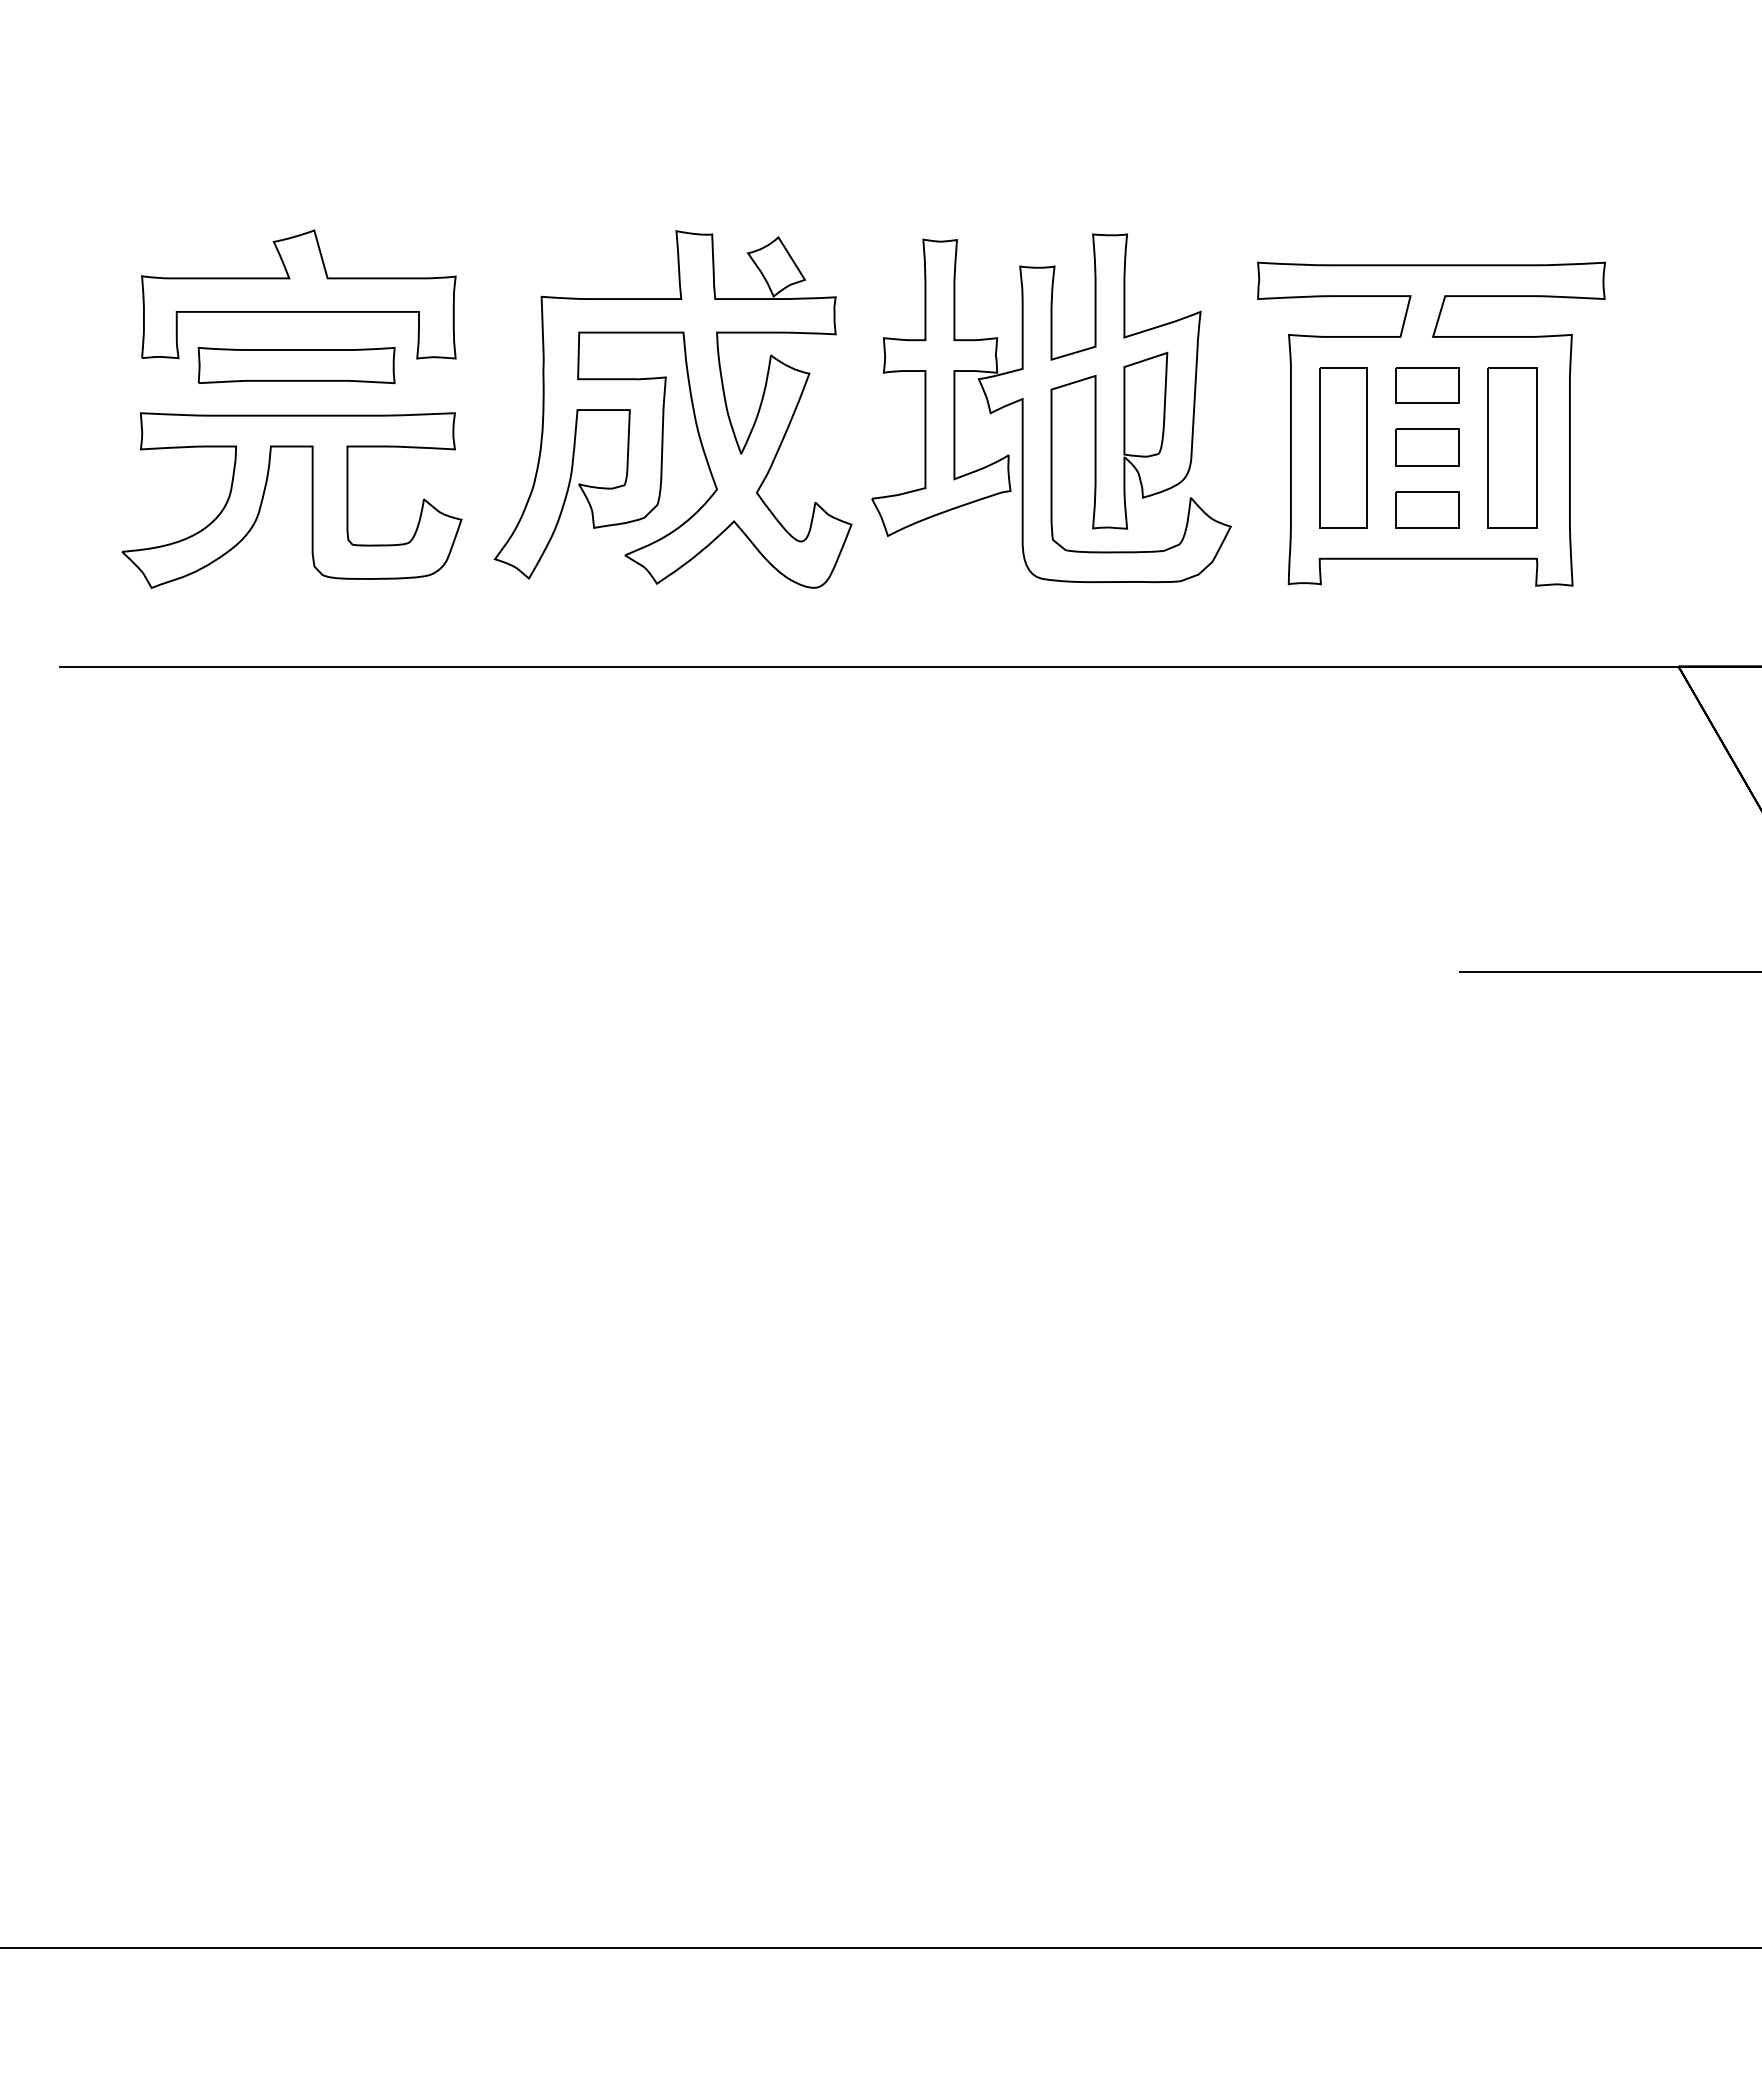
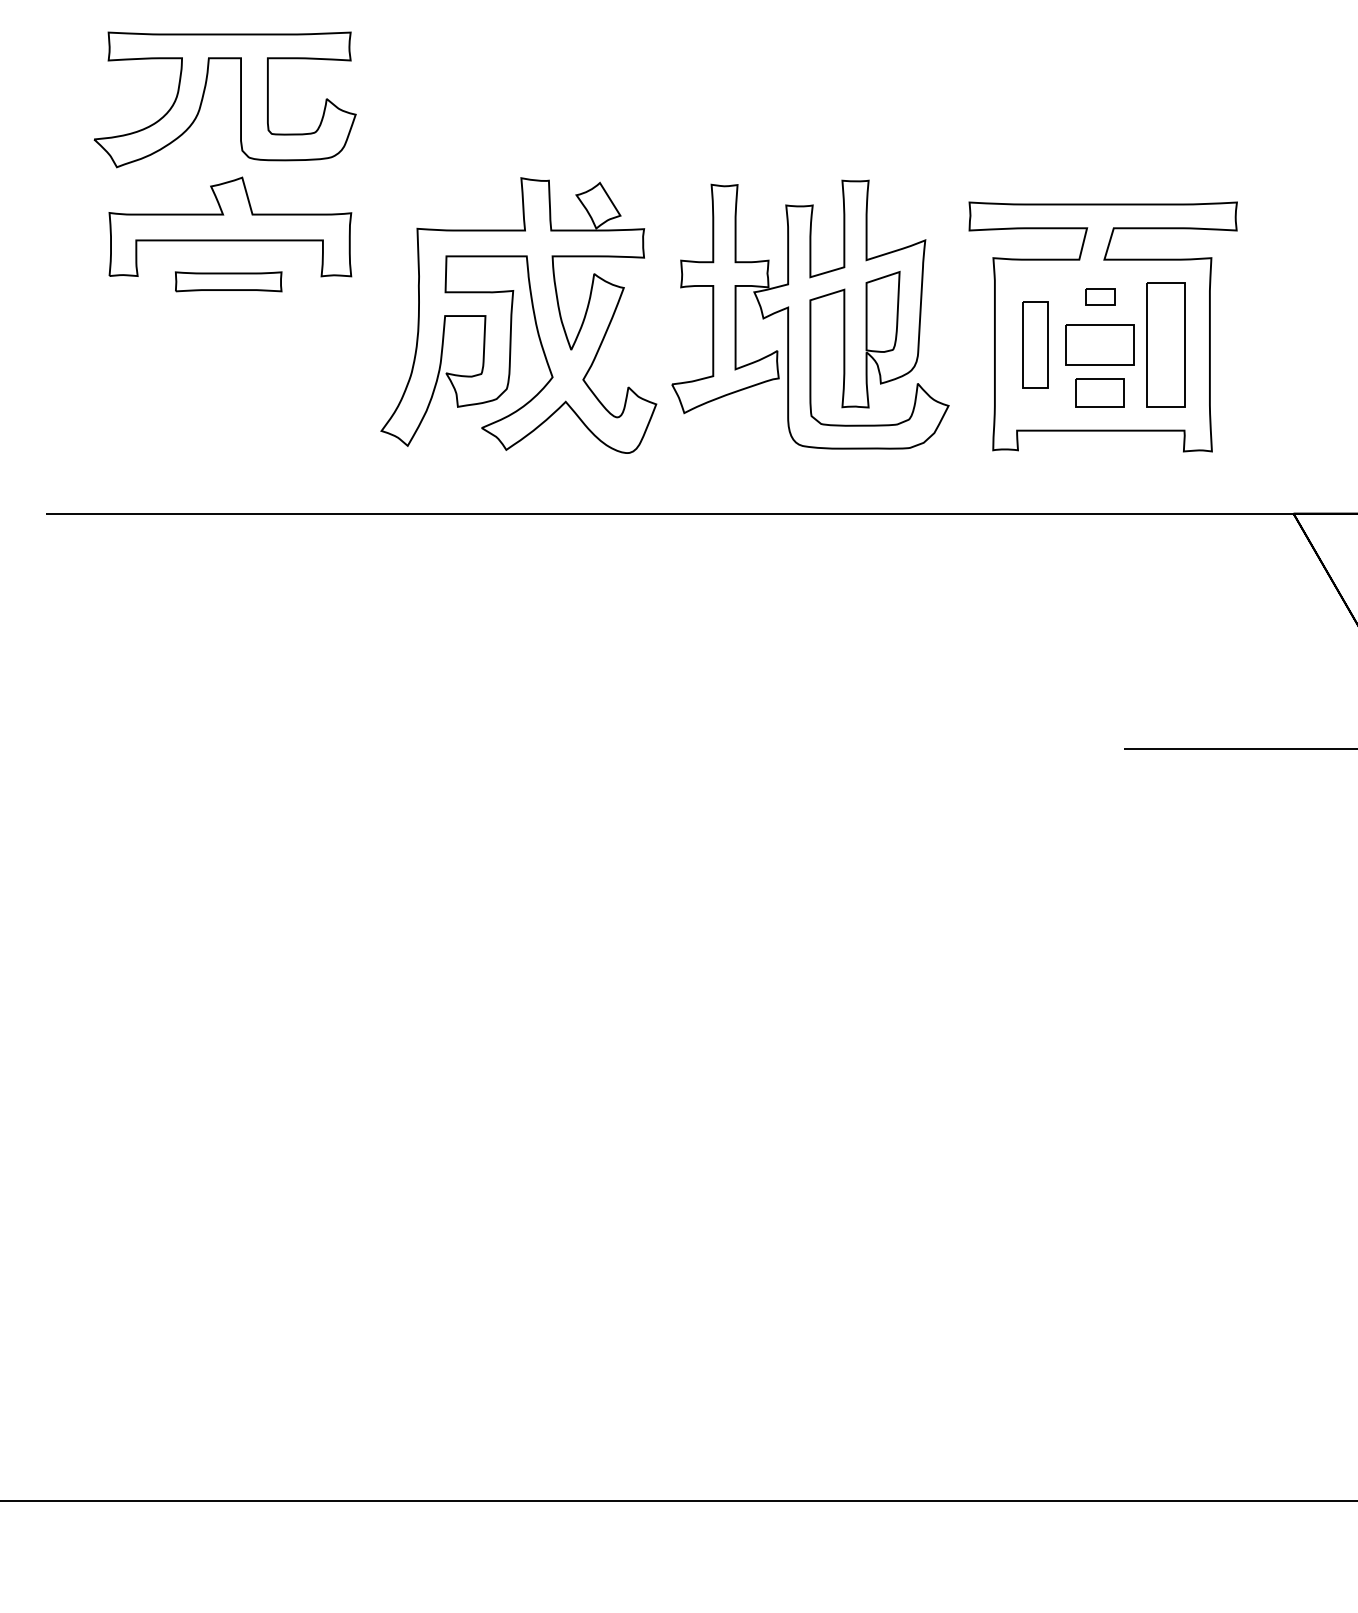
part: (296, 365) -> (228, 281), size x0.7
part: (1427, 385) -> (1100, 297), size x0.6
part: (1343, 447) -> (1035, 344), size x0.7
part: (1427, 447) -> (1100, 344), size x1.4
part: (311, 500) -> (240, 99), moved

